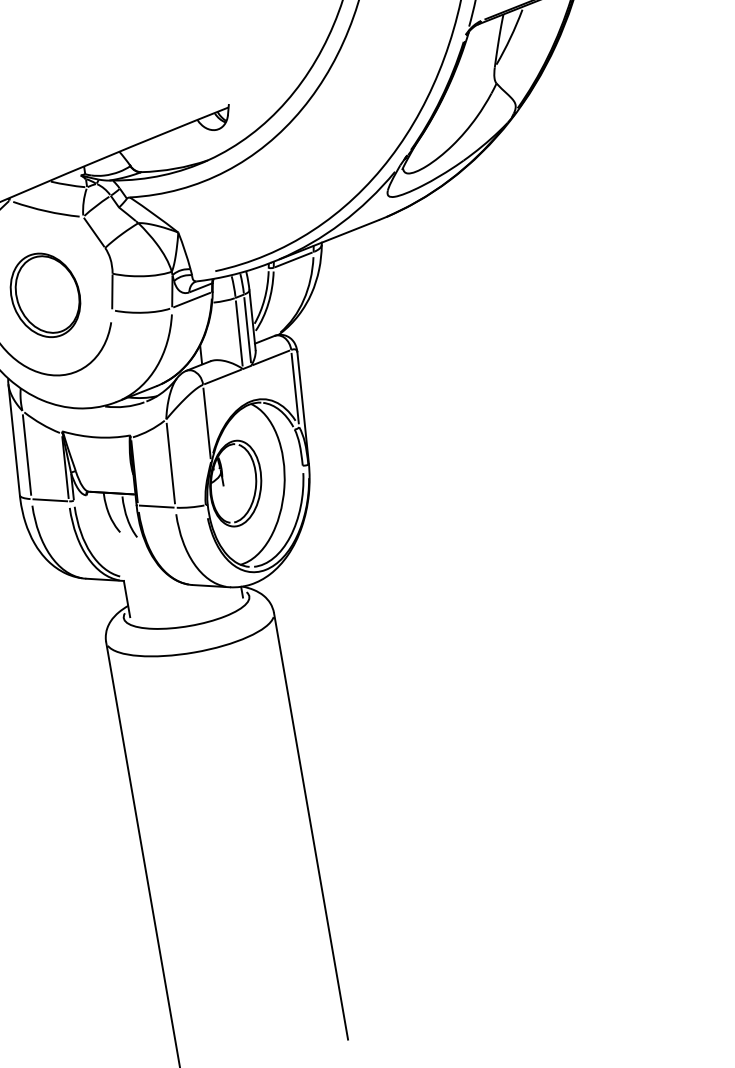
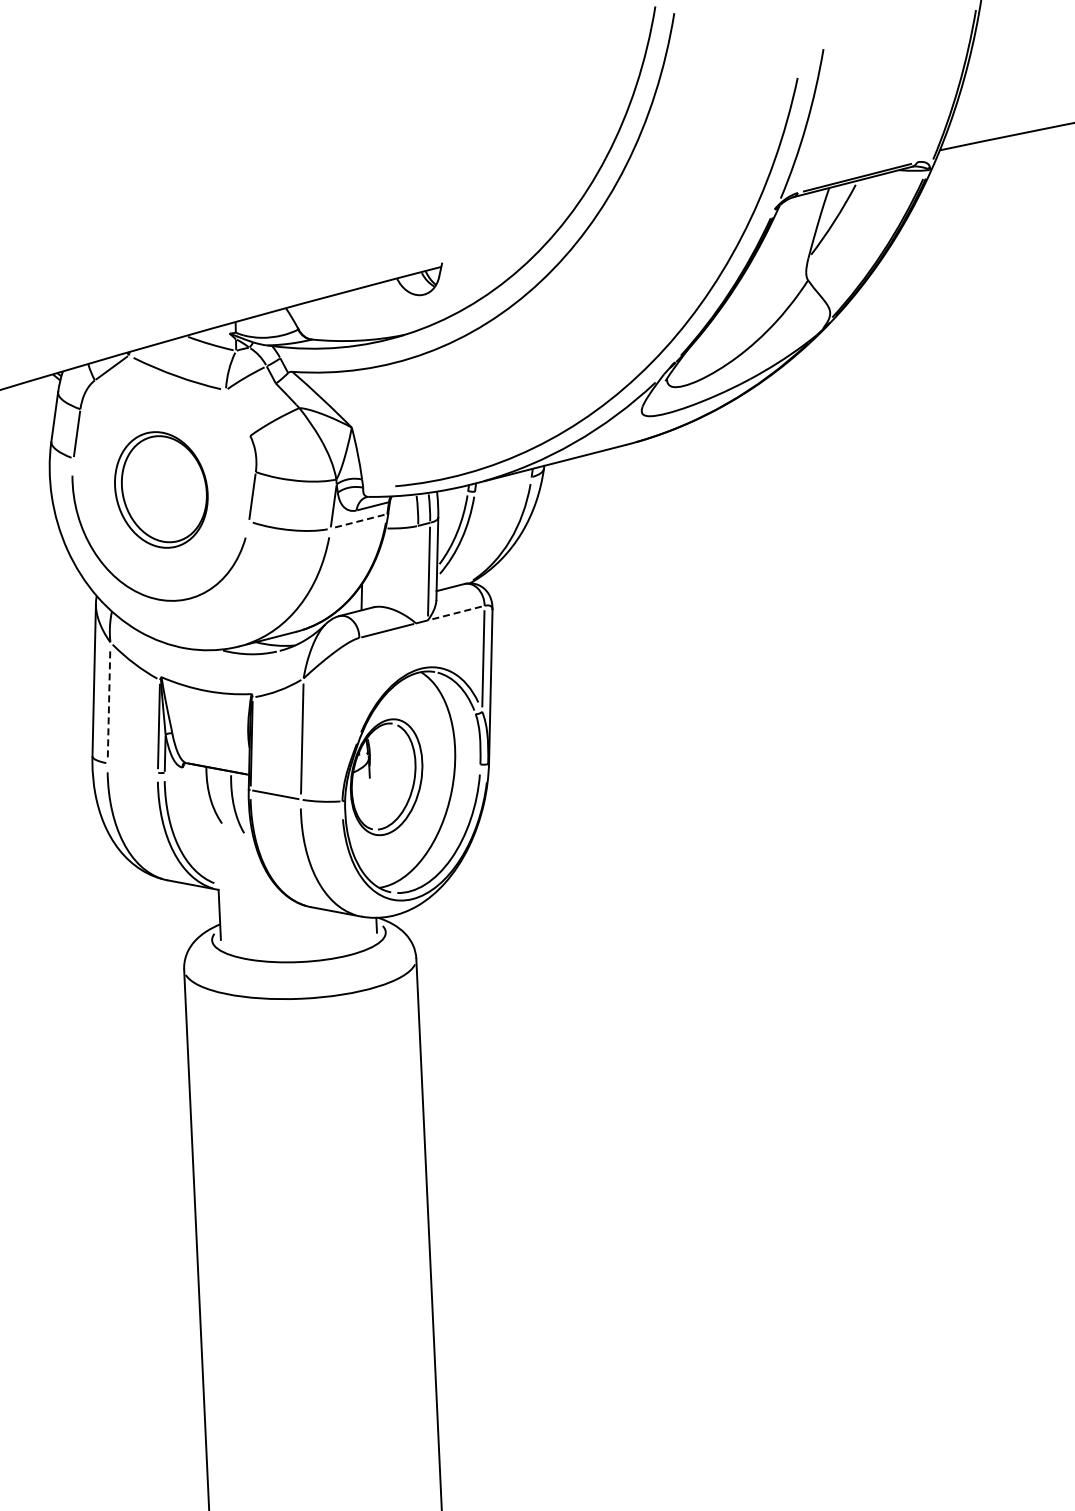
line: (94, 231) -> (238, 412), removed
line: (293, 259) -> (502, 483), removed
line: (191, 300) -> (358, 521), solid -> dashed
line: (239, 333) -> (417, 574), removed
line: (270, 358) -> (455, 613), solid -> dashed
line: (207, 423) -> (358, 690), removed
line: (27, 454) -> (109, 702), solid -> dashed
line: (50, 499) -> (132, 767), removed

